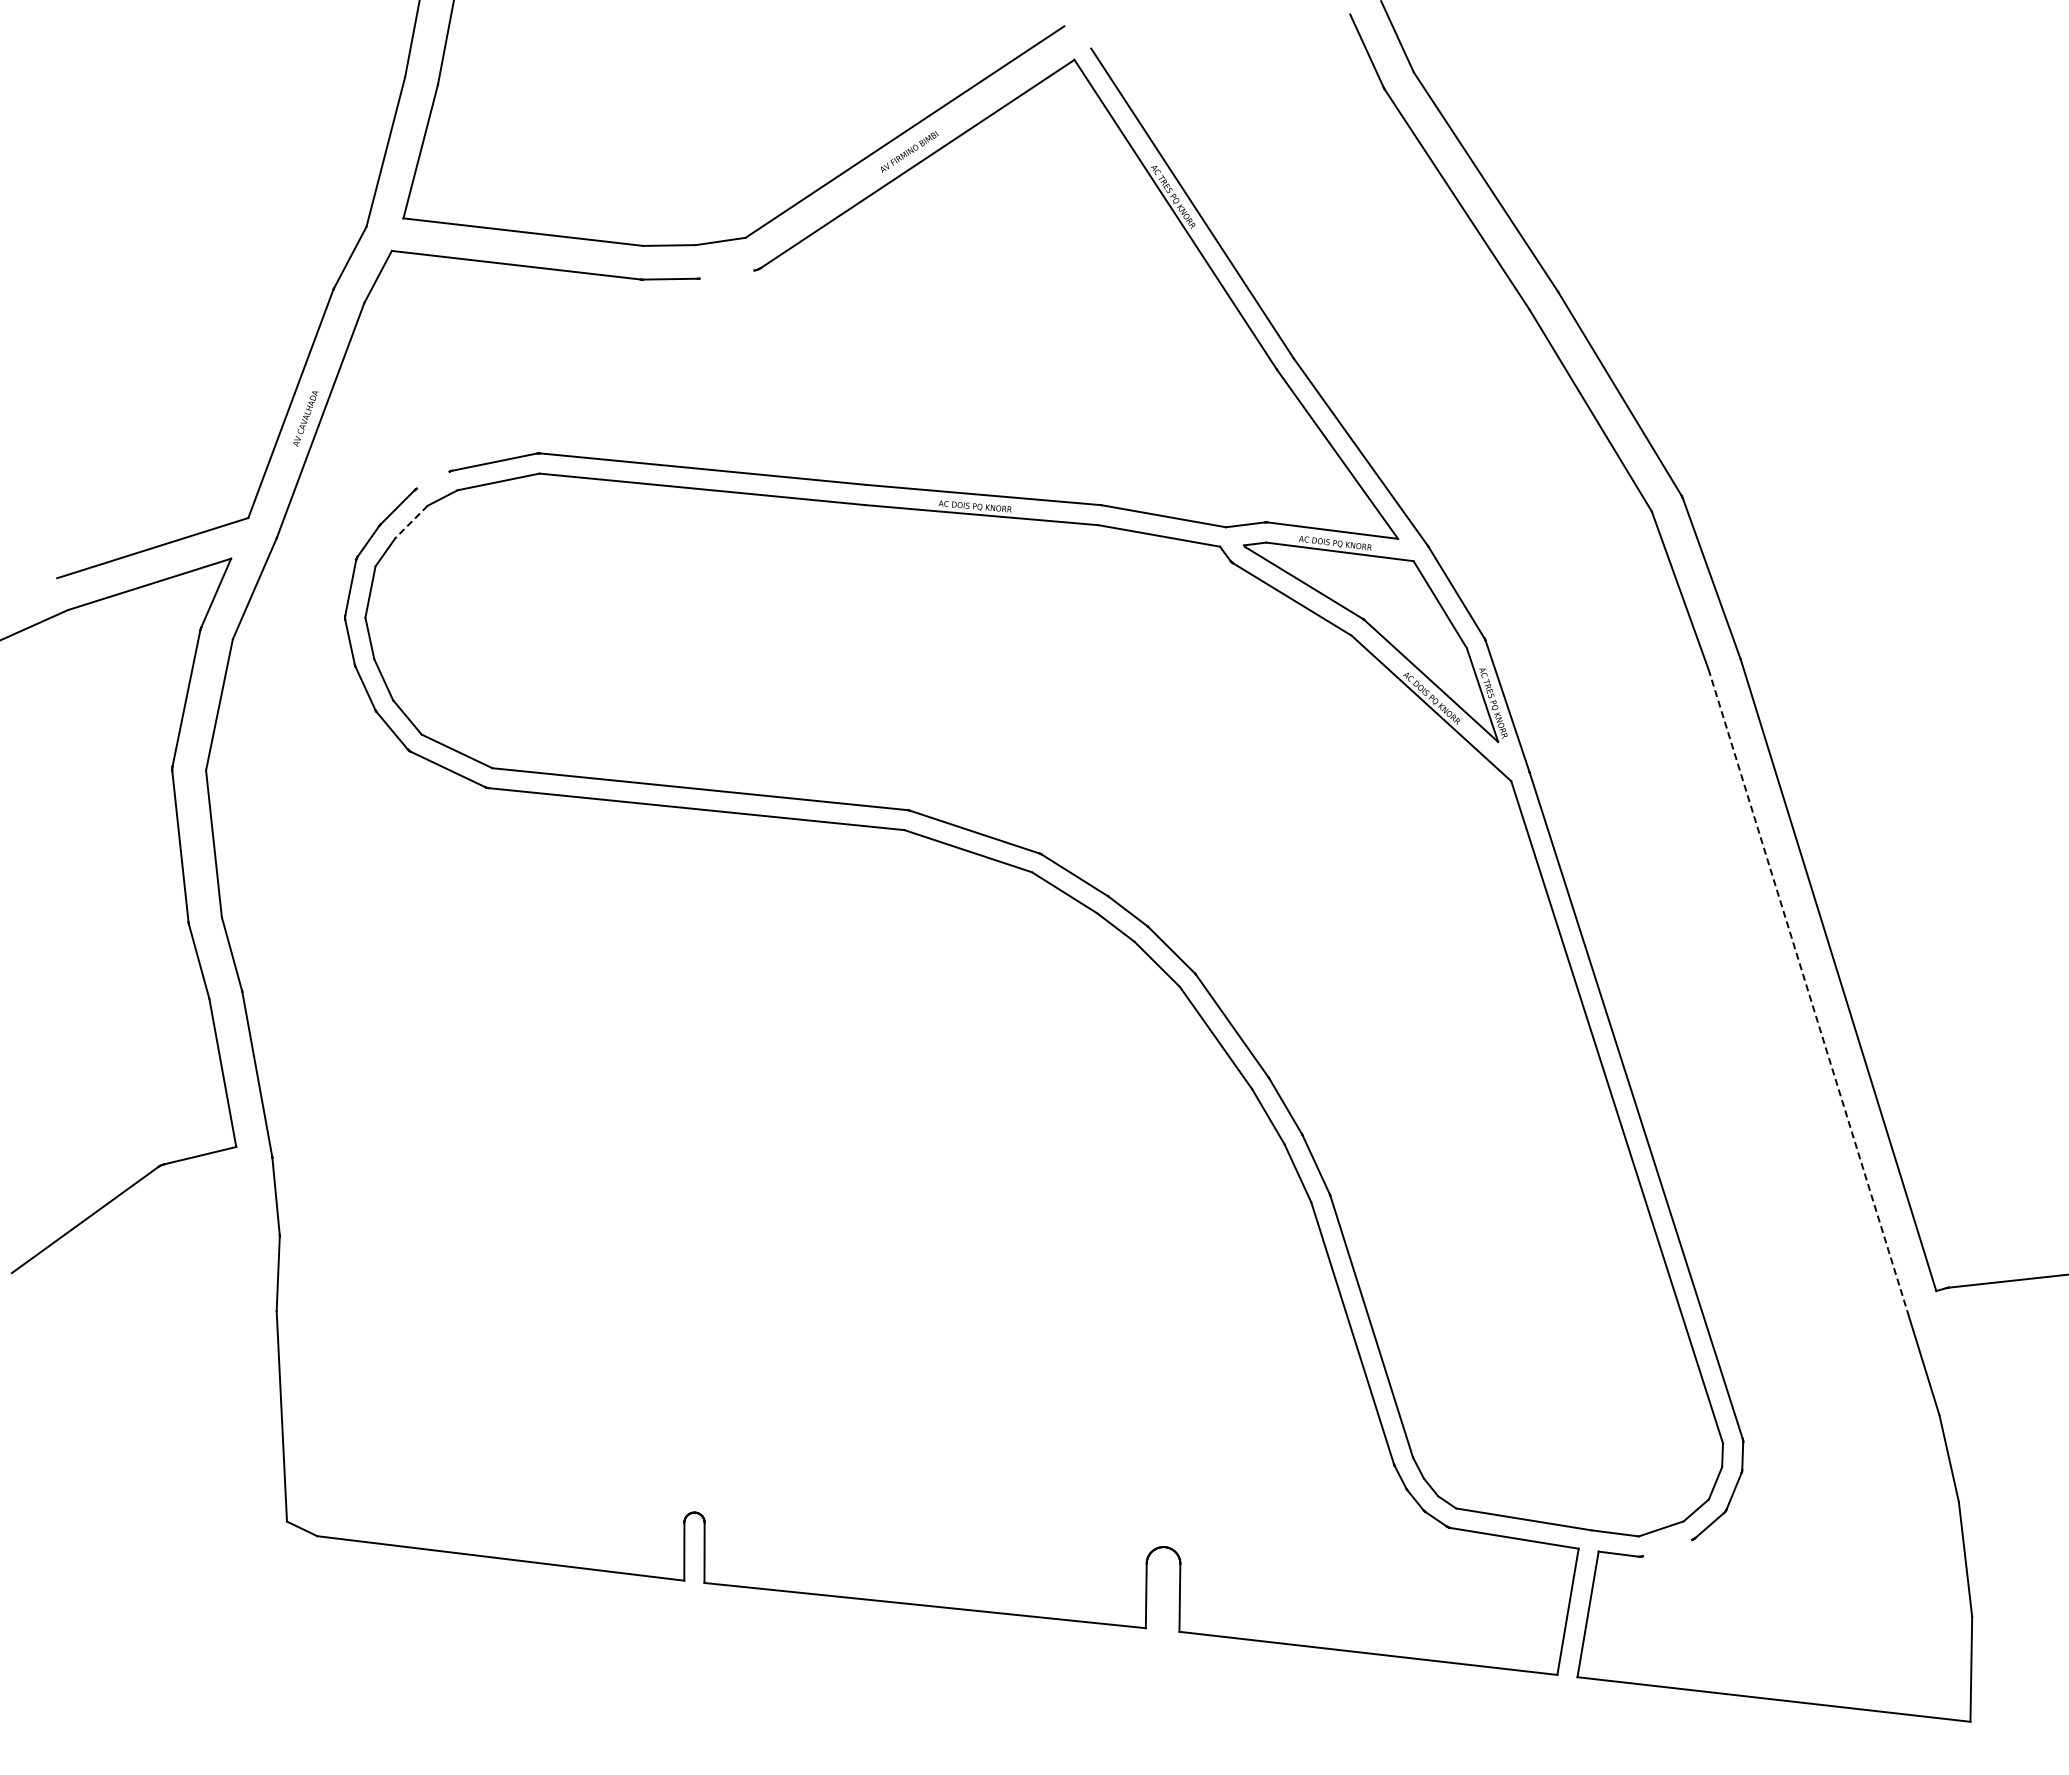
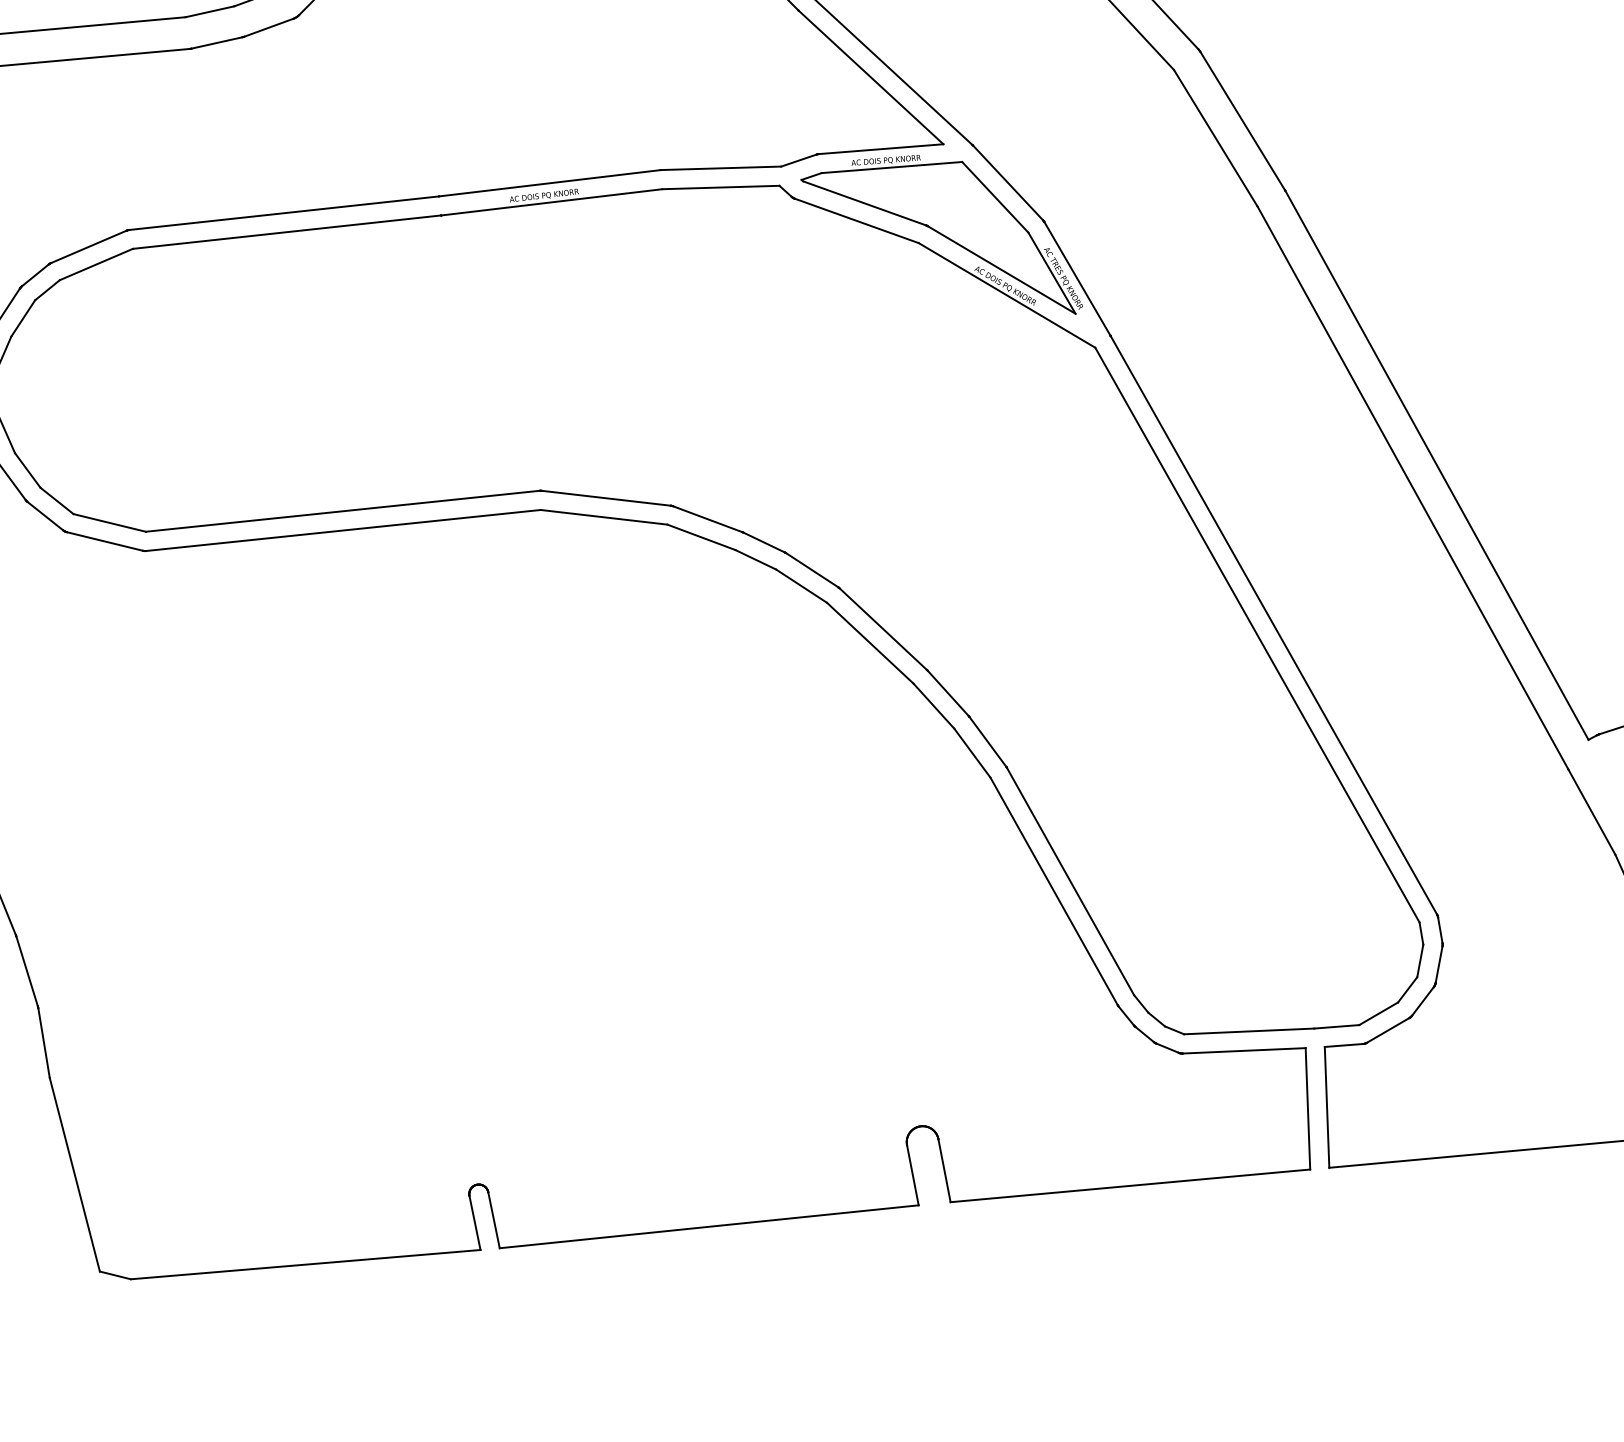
line: (726, 274) -> (268, 27), added
line: (433, 479) -> (35, 274), added
line: (411, 521) -> (23, 318), dashed -> solid
line: (1808, 993) -> (1412, 487), dashed -> solid
line: (1667, 1547) -> (1388, 1029), added

